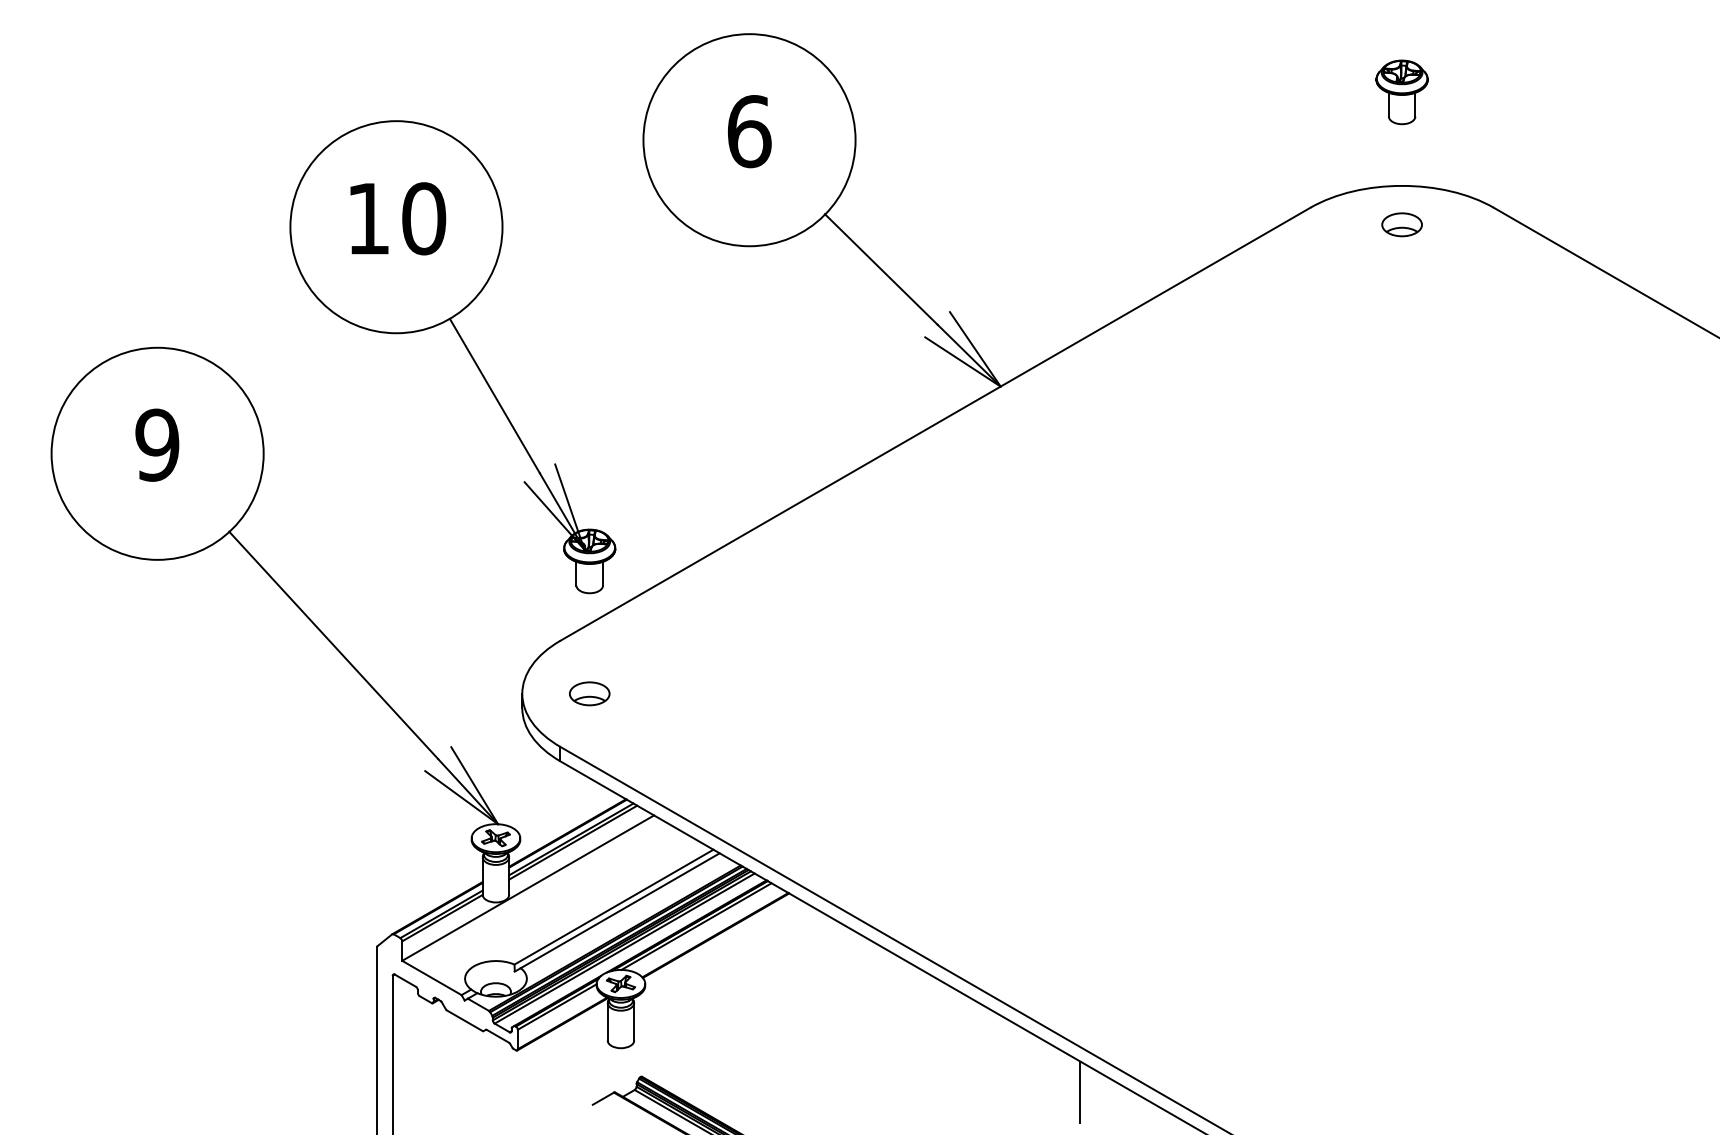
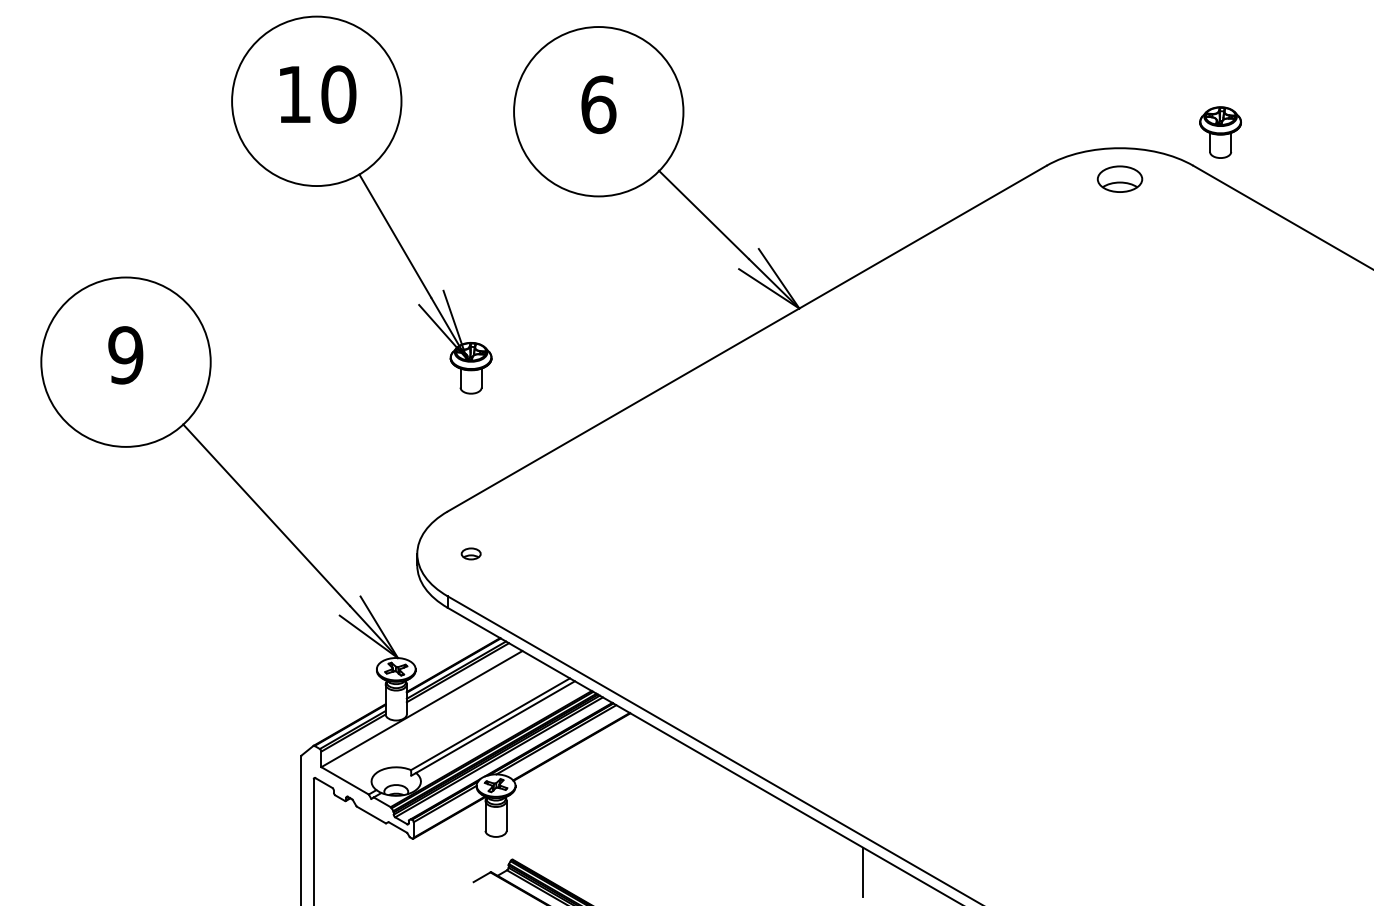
part: (1401, 92) -> (1220, 132), moved
part: (1401, 224) -> (1119, 179), size x1.4
part: (466, 349) -> (372, 199), moved
part: (589, 693) -> (470, 553), size x0.6

